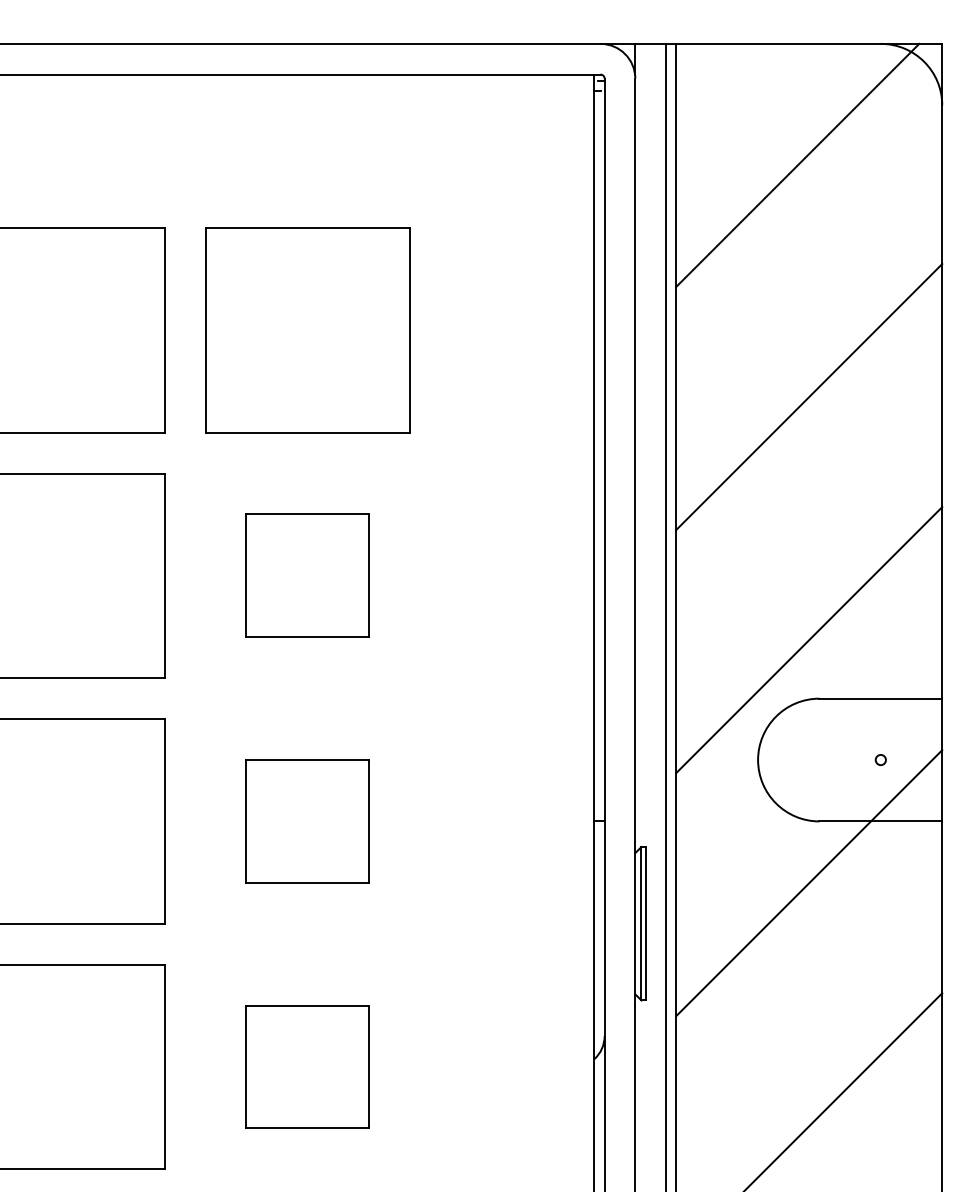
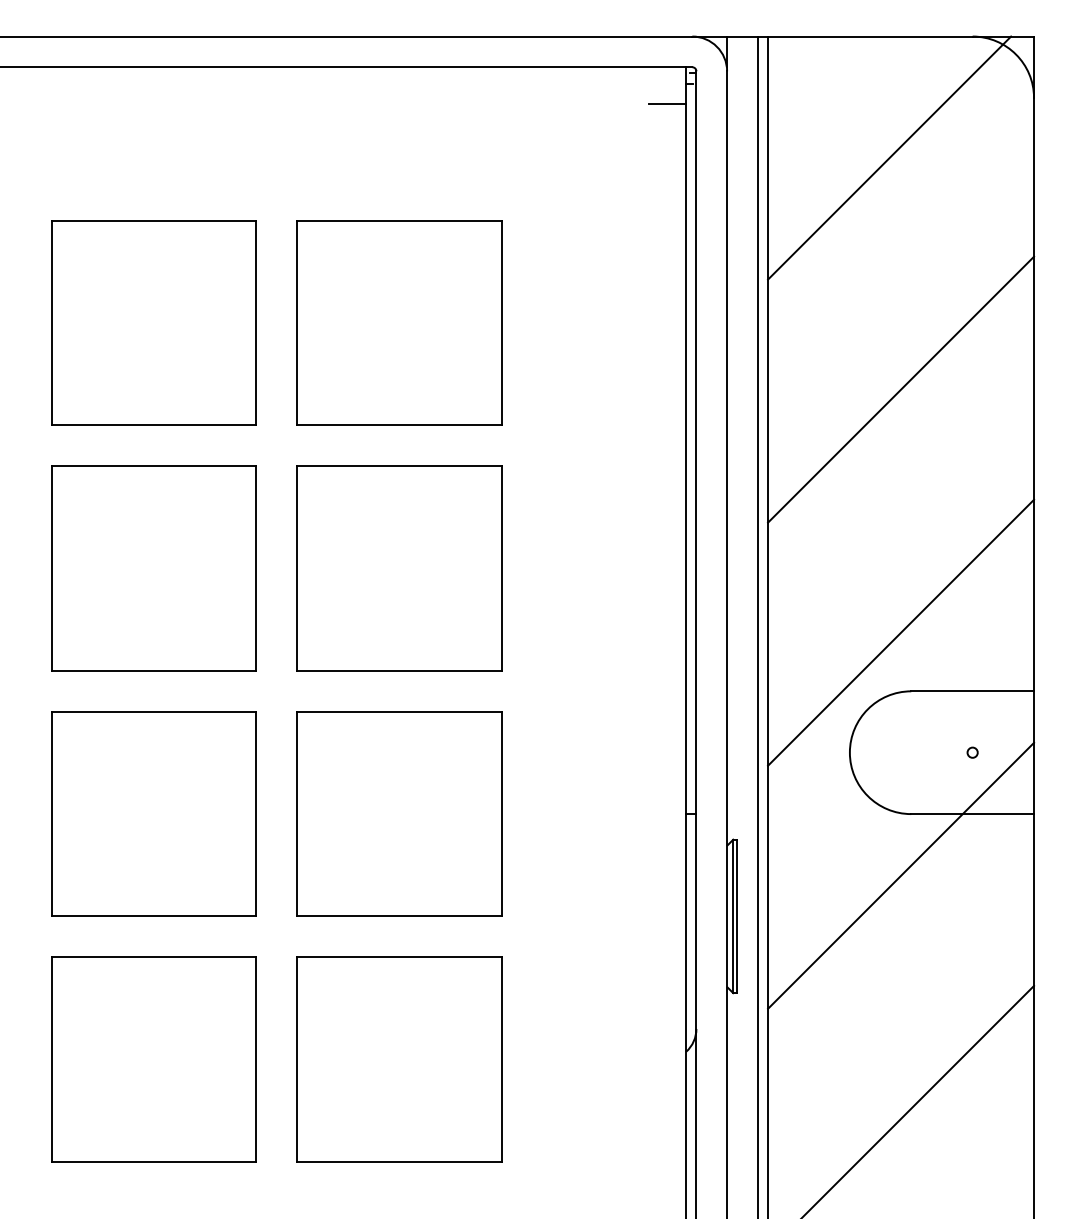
line: (575, 111) -> (667, 104), added
part: (307, 575) -> (399, 568), size x1.67
part: (307, 820) -> (399, 813), size x1.67
part: (307, 1066) -> (399, 1059), size x1.67

